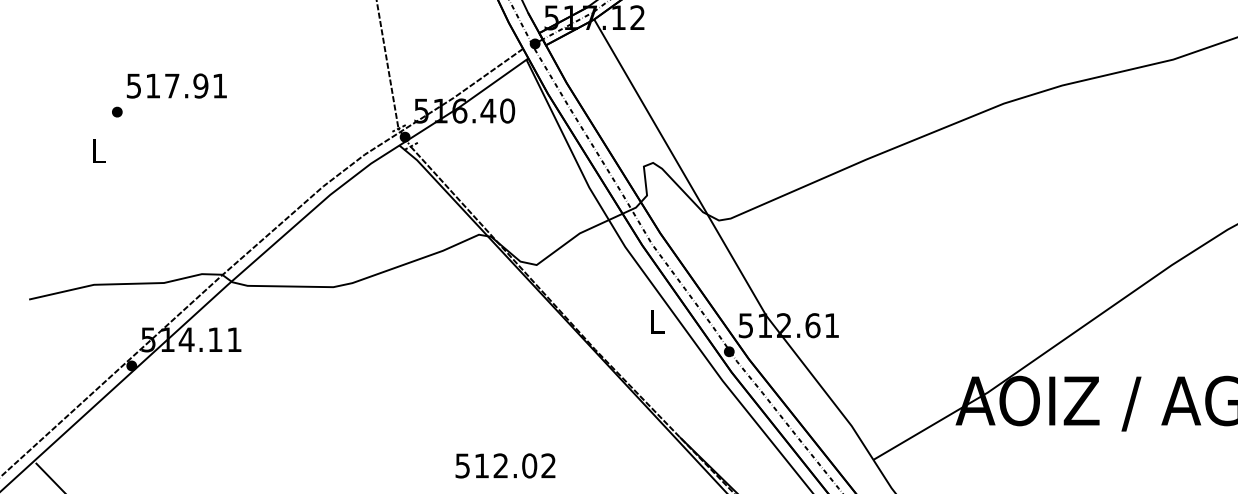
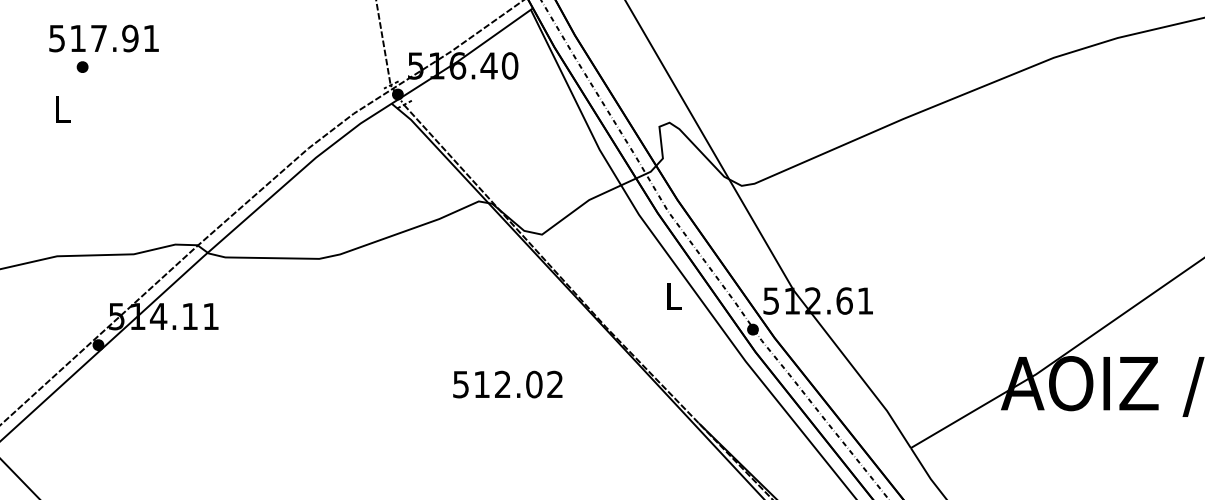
text: (176, 85) -> (103, 37), moved
text: (505, 465) -> (507, 384), moved

